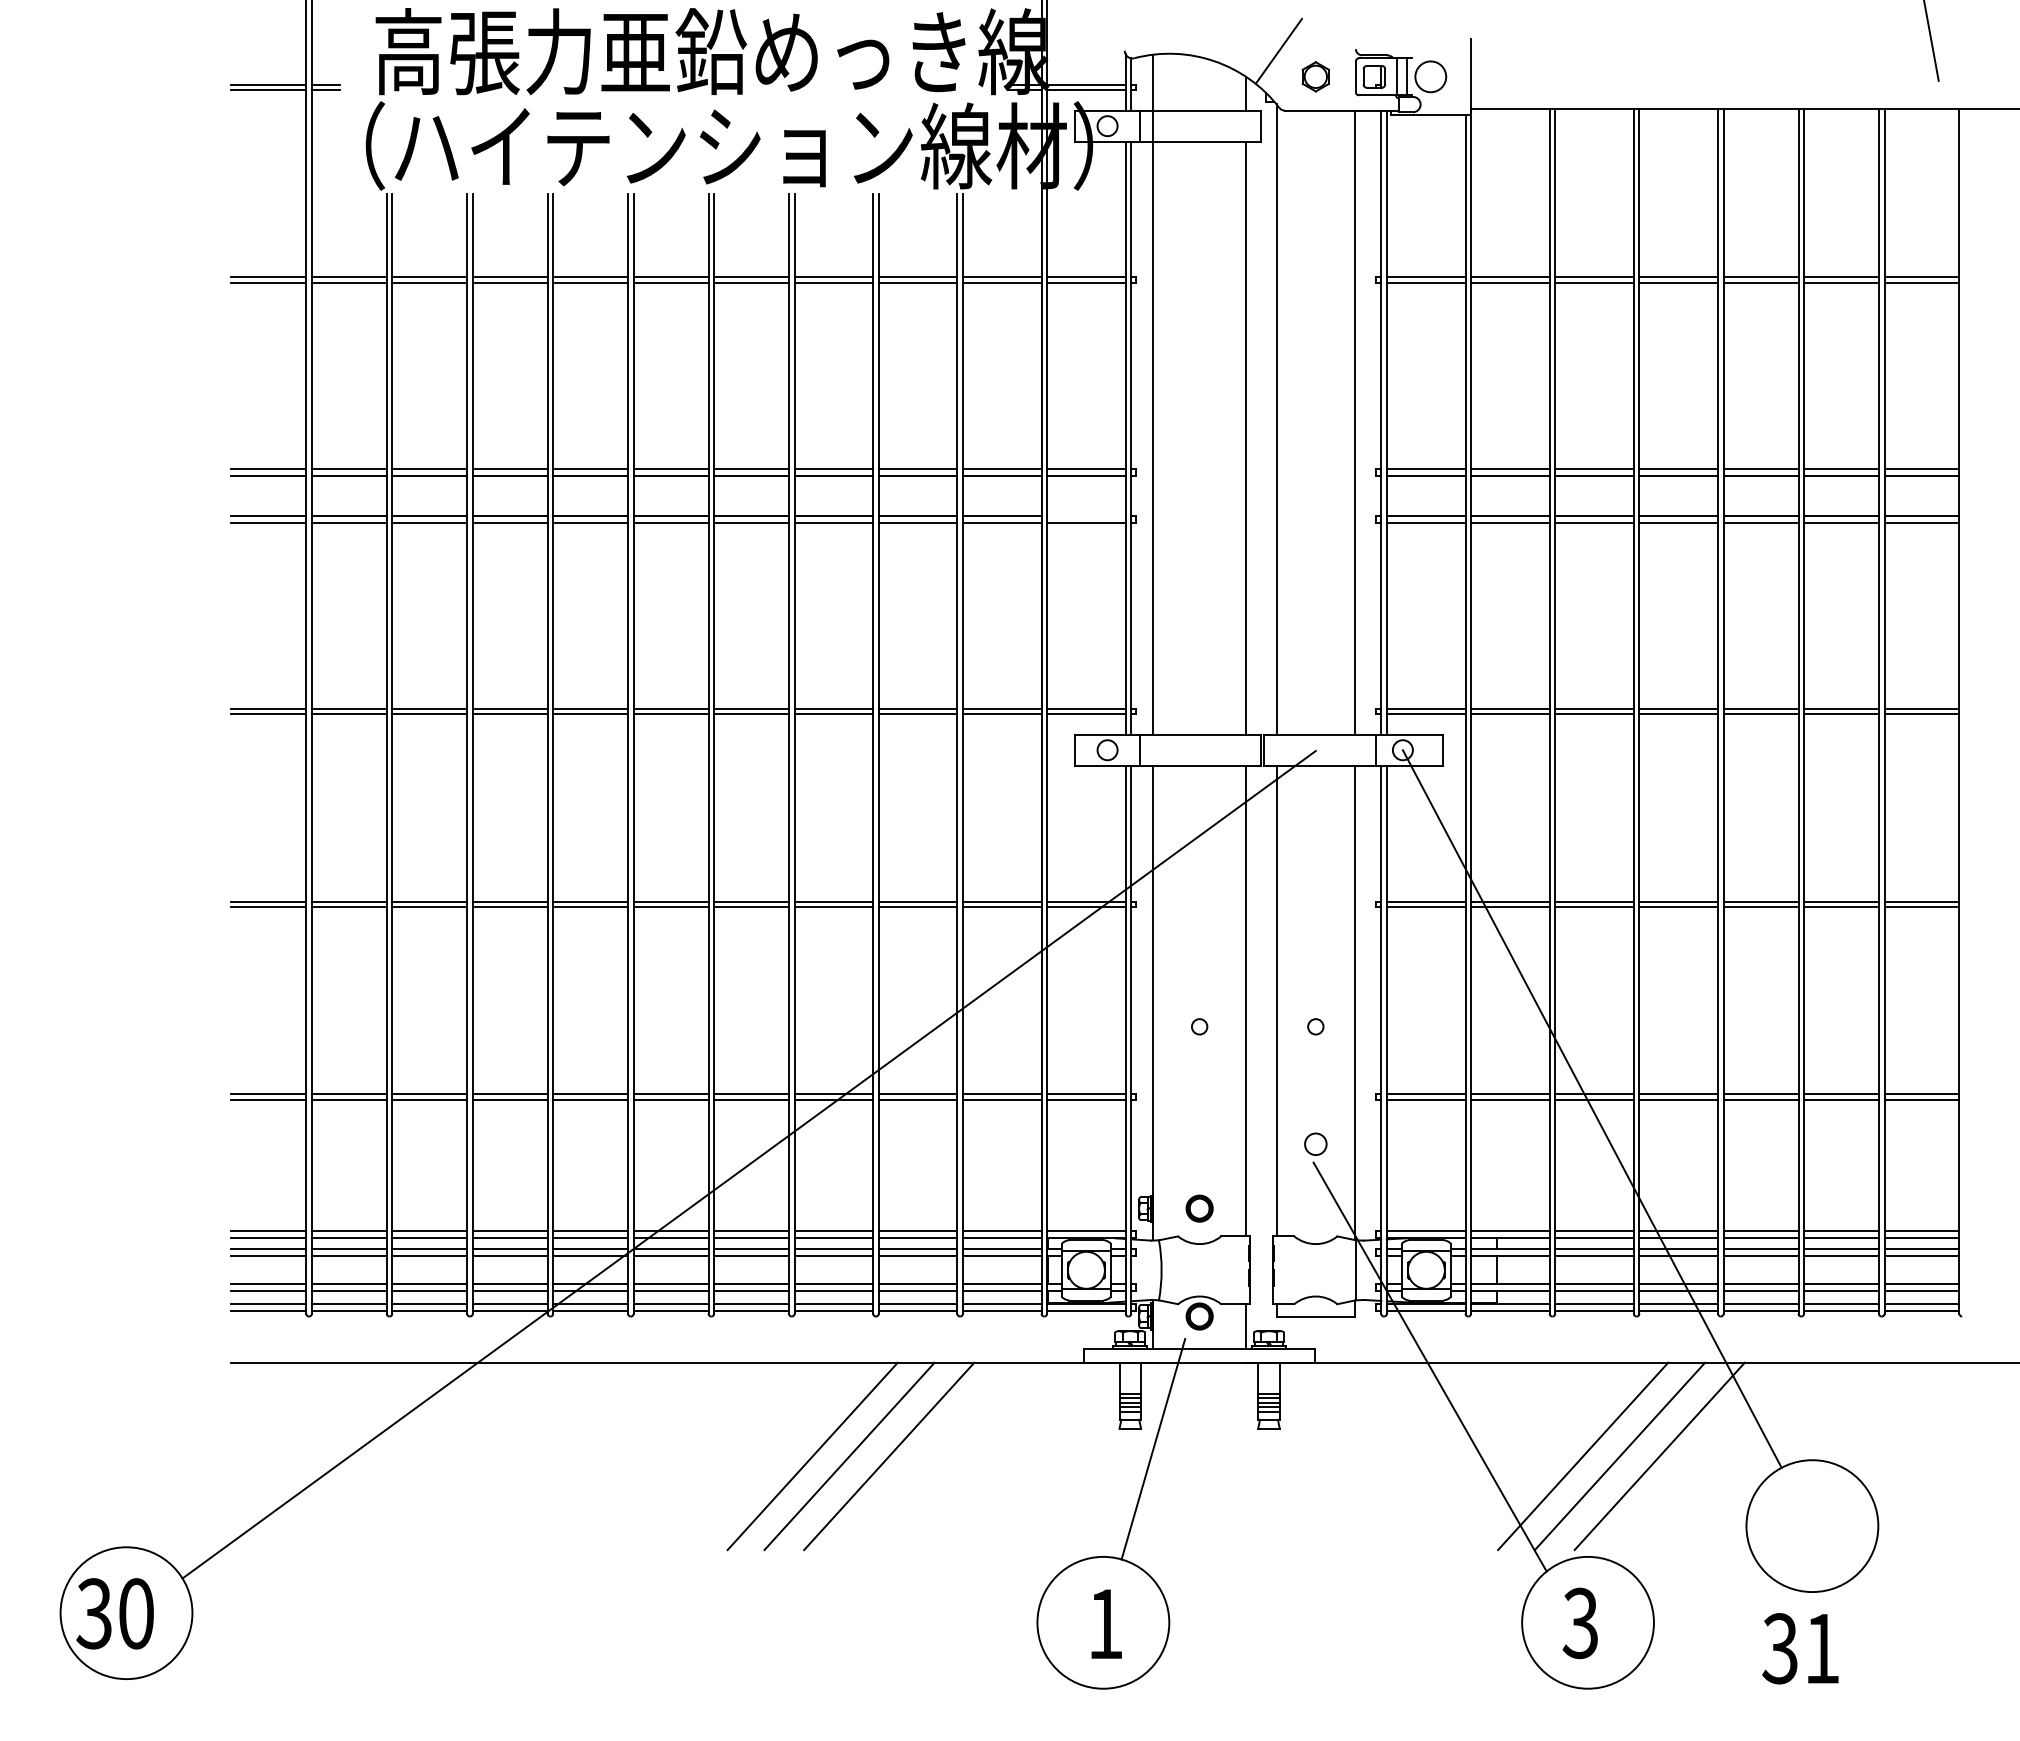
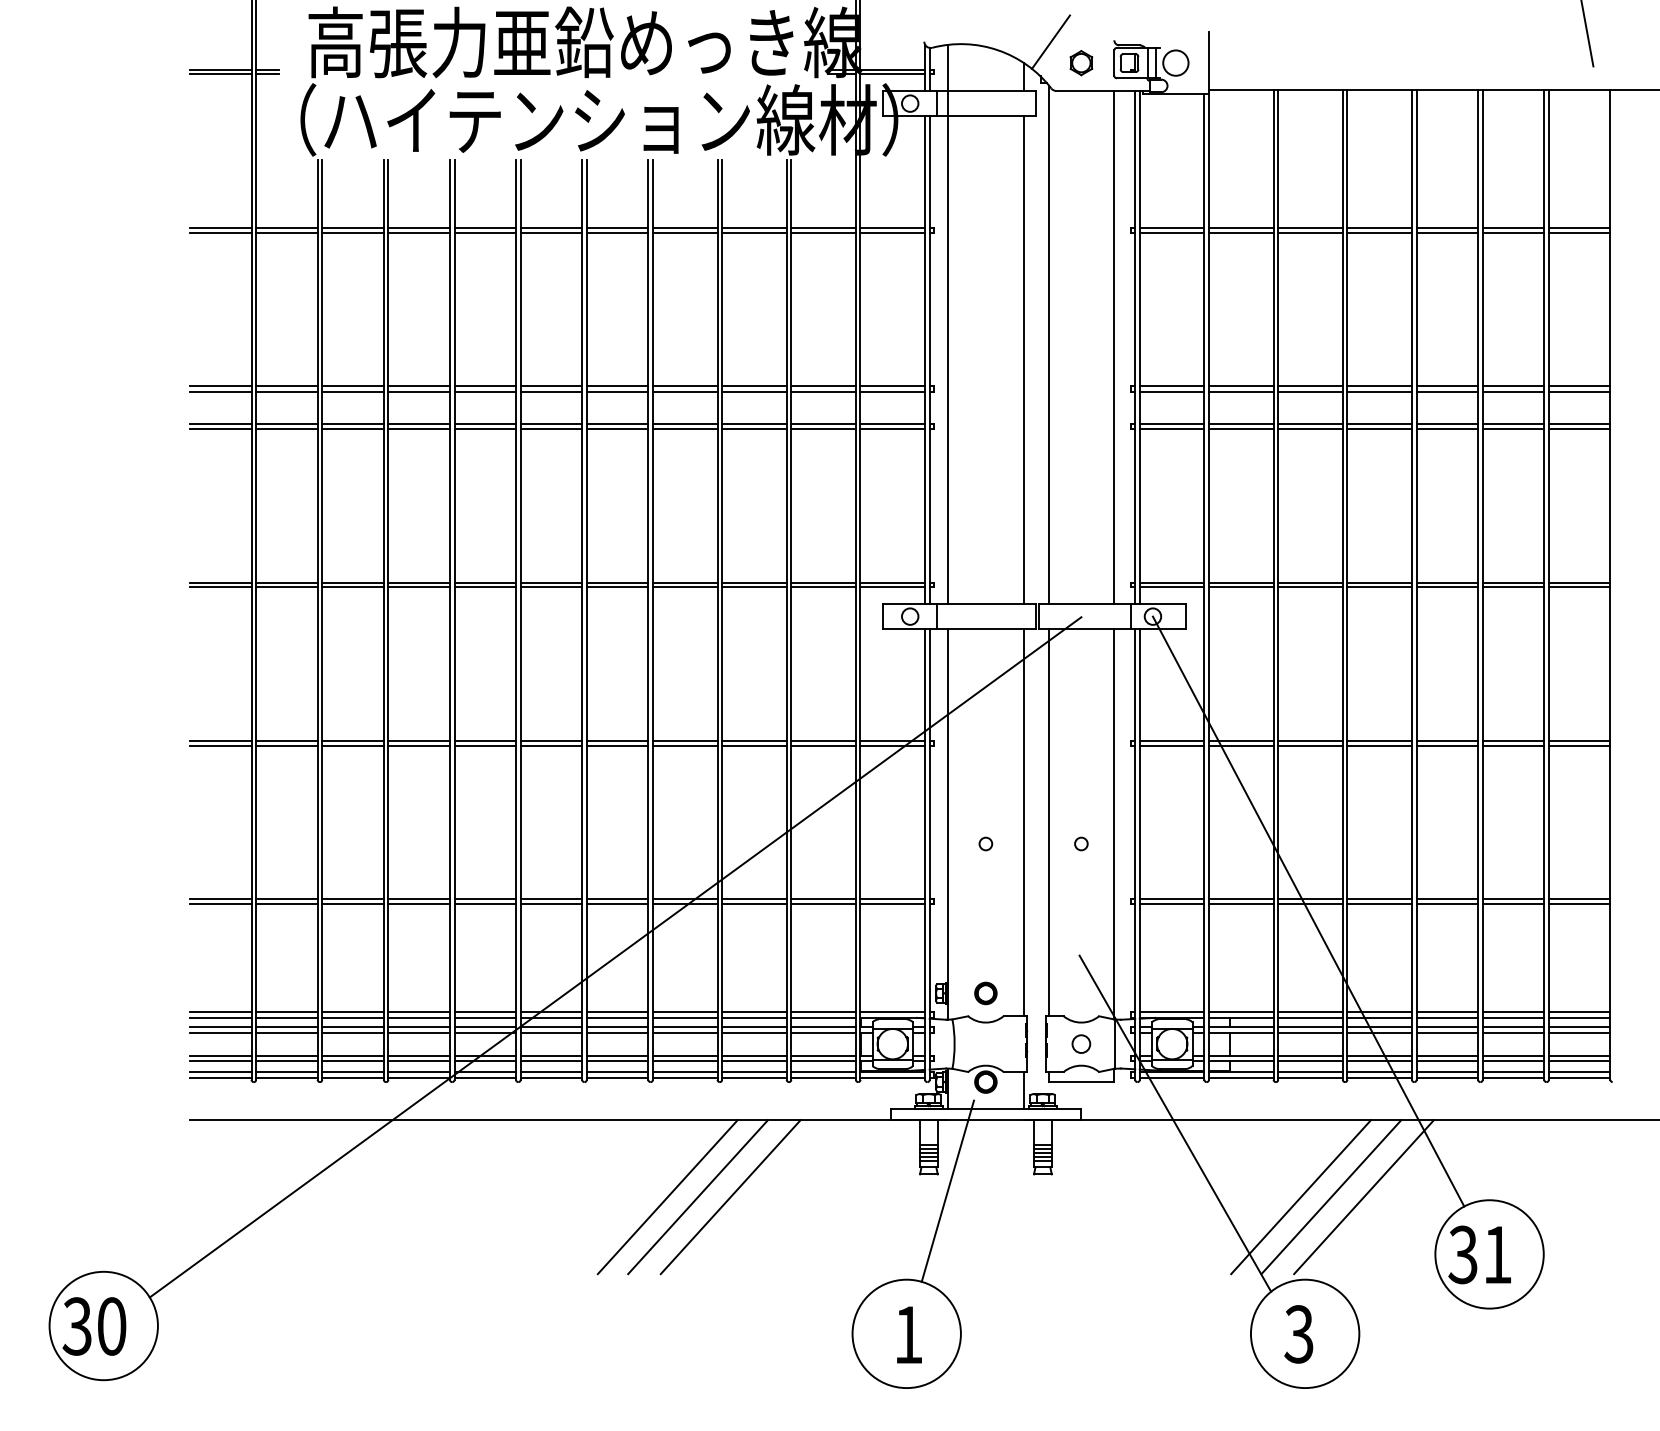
line: (1086, 515) -> (892, 423), added
circle: (1315, 1143) -> (1081, 1043), moved
text: (1800, 1648) -> (1479, 1254), moved

